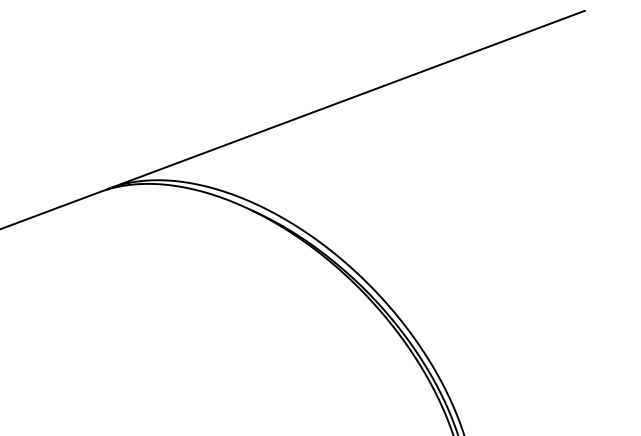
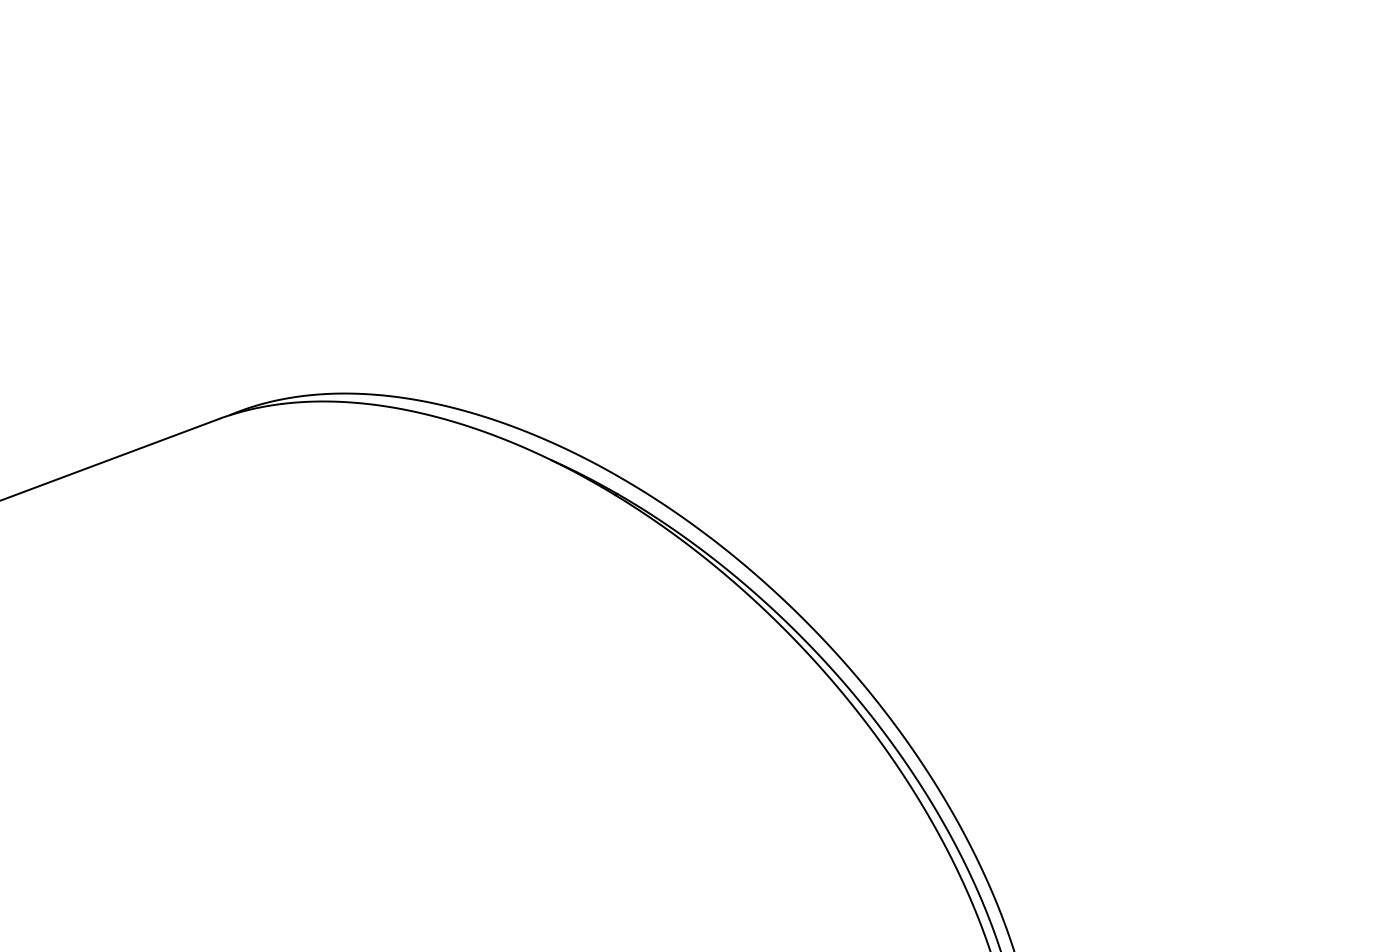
line: (346, 99) -> (756, 217), removed

